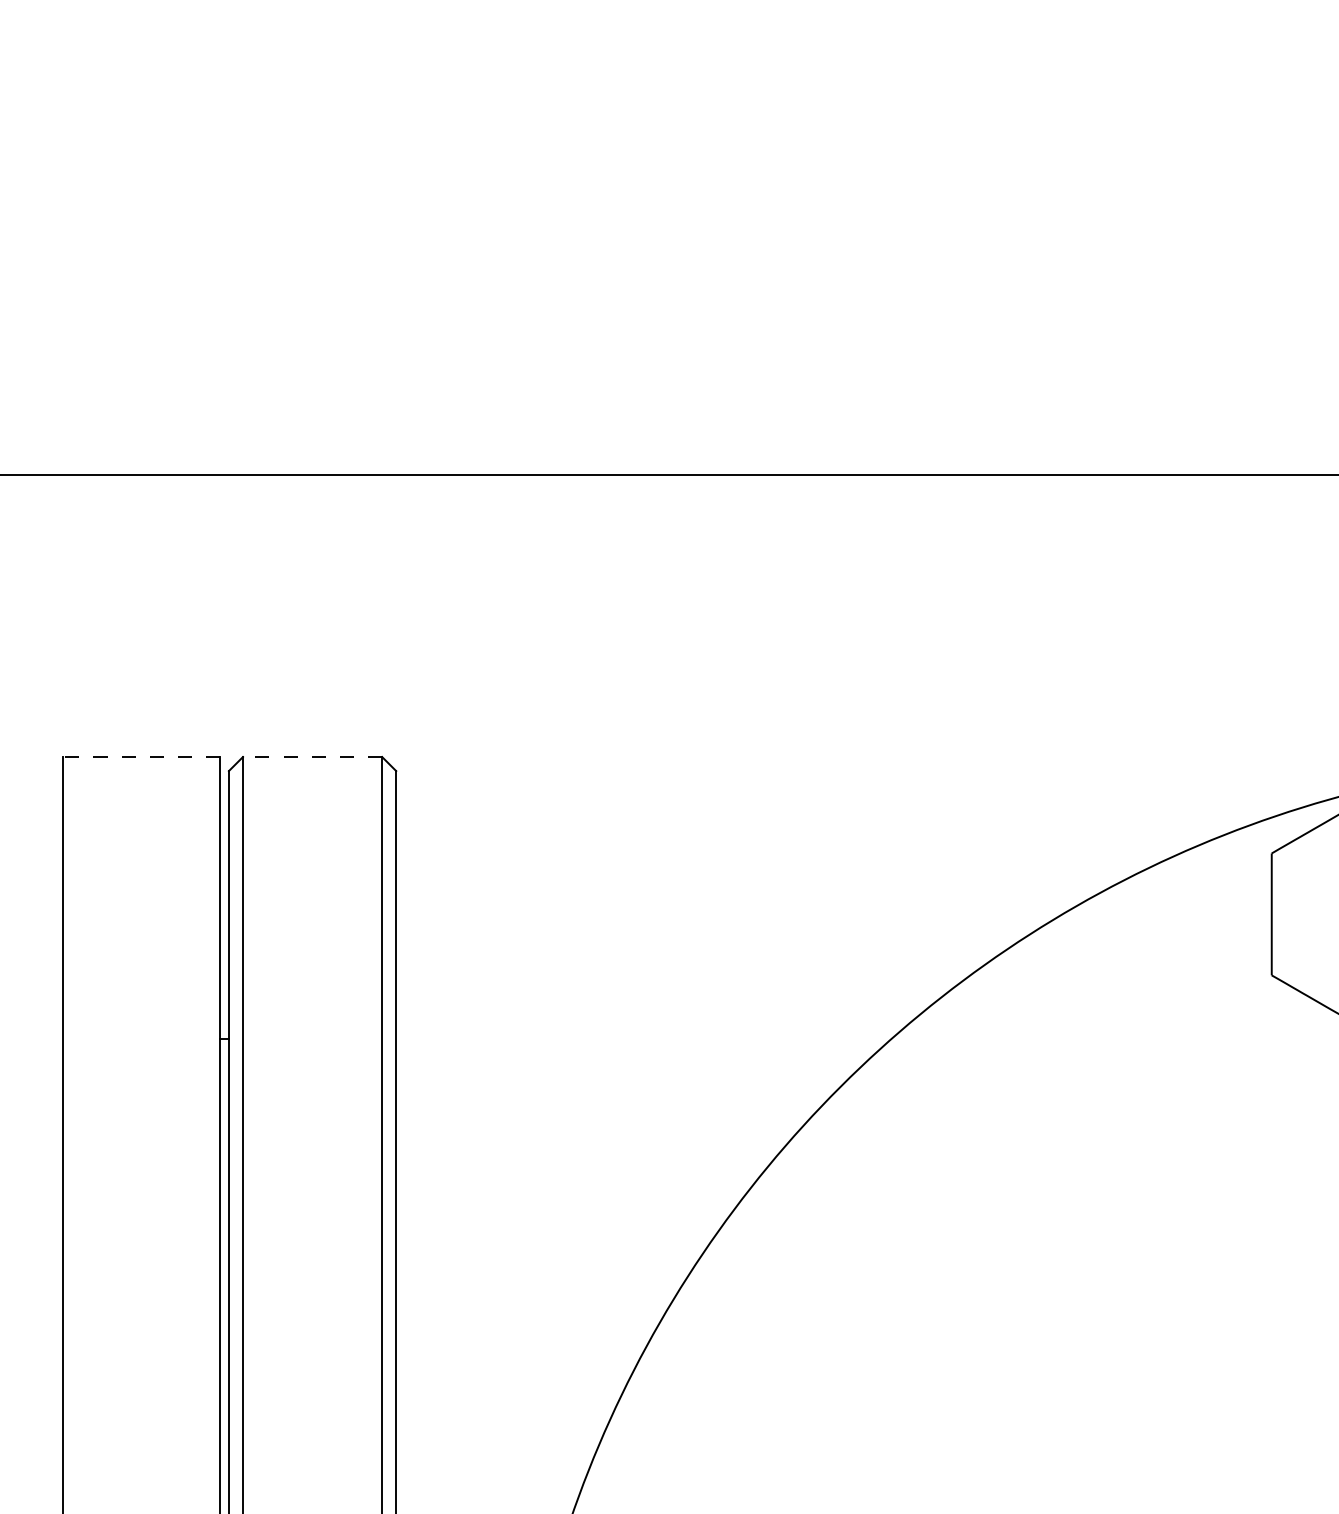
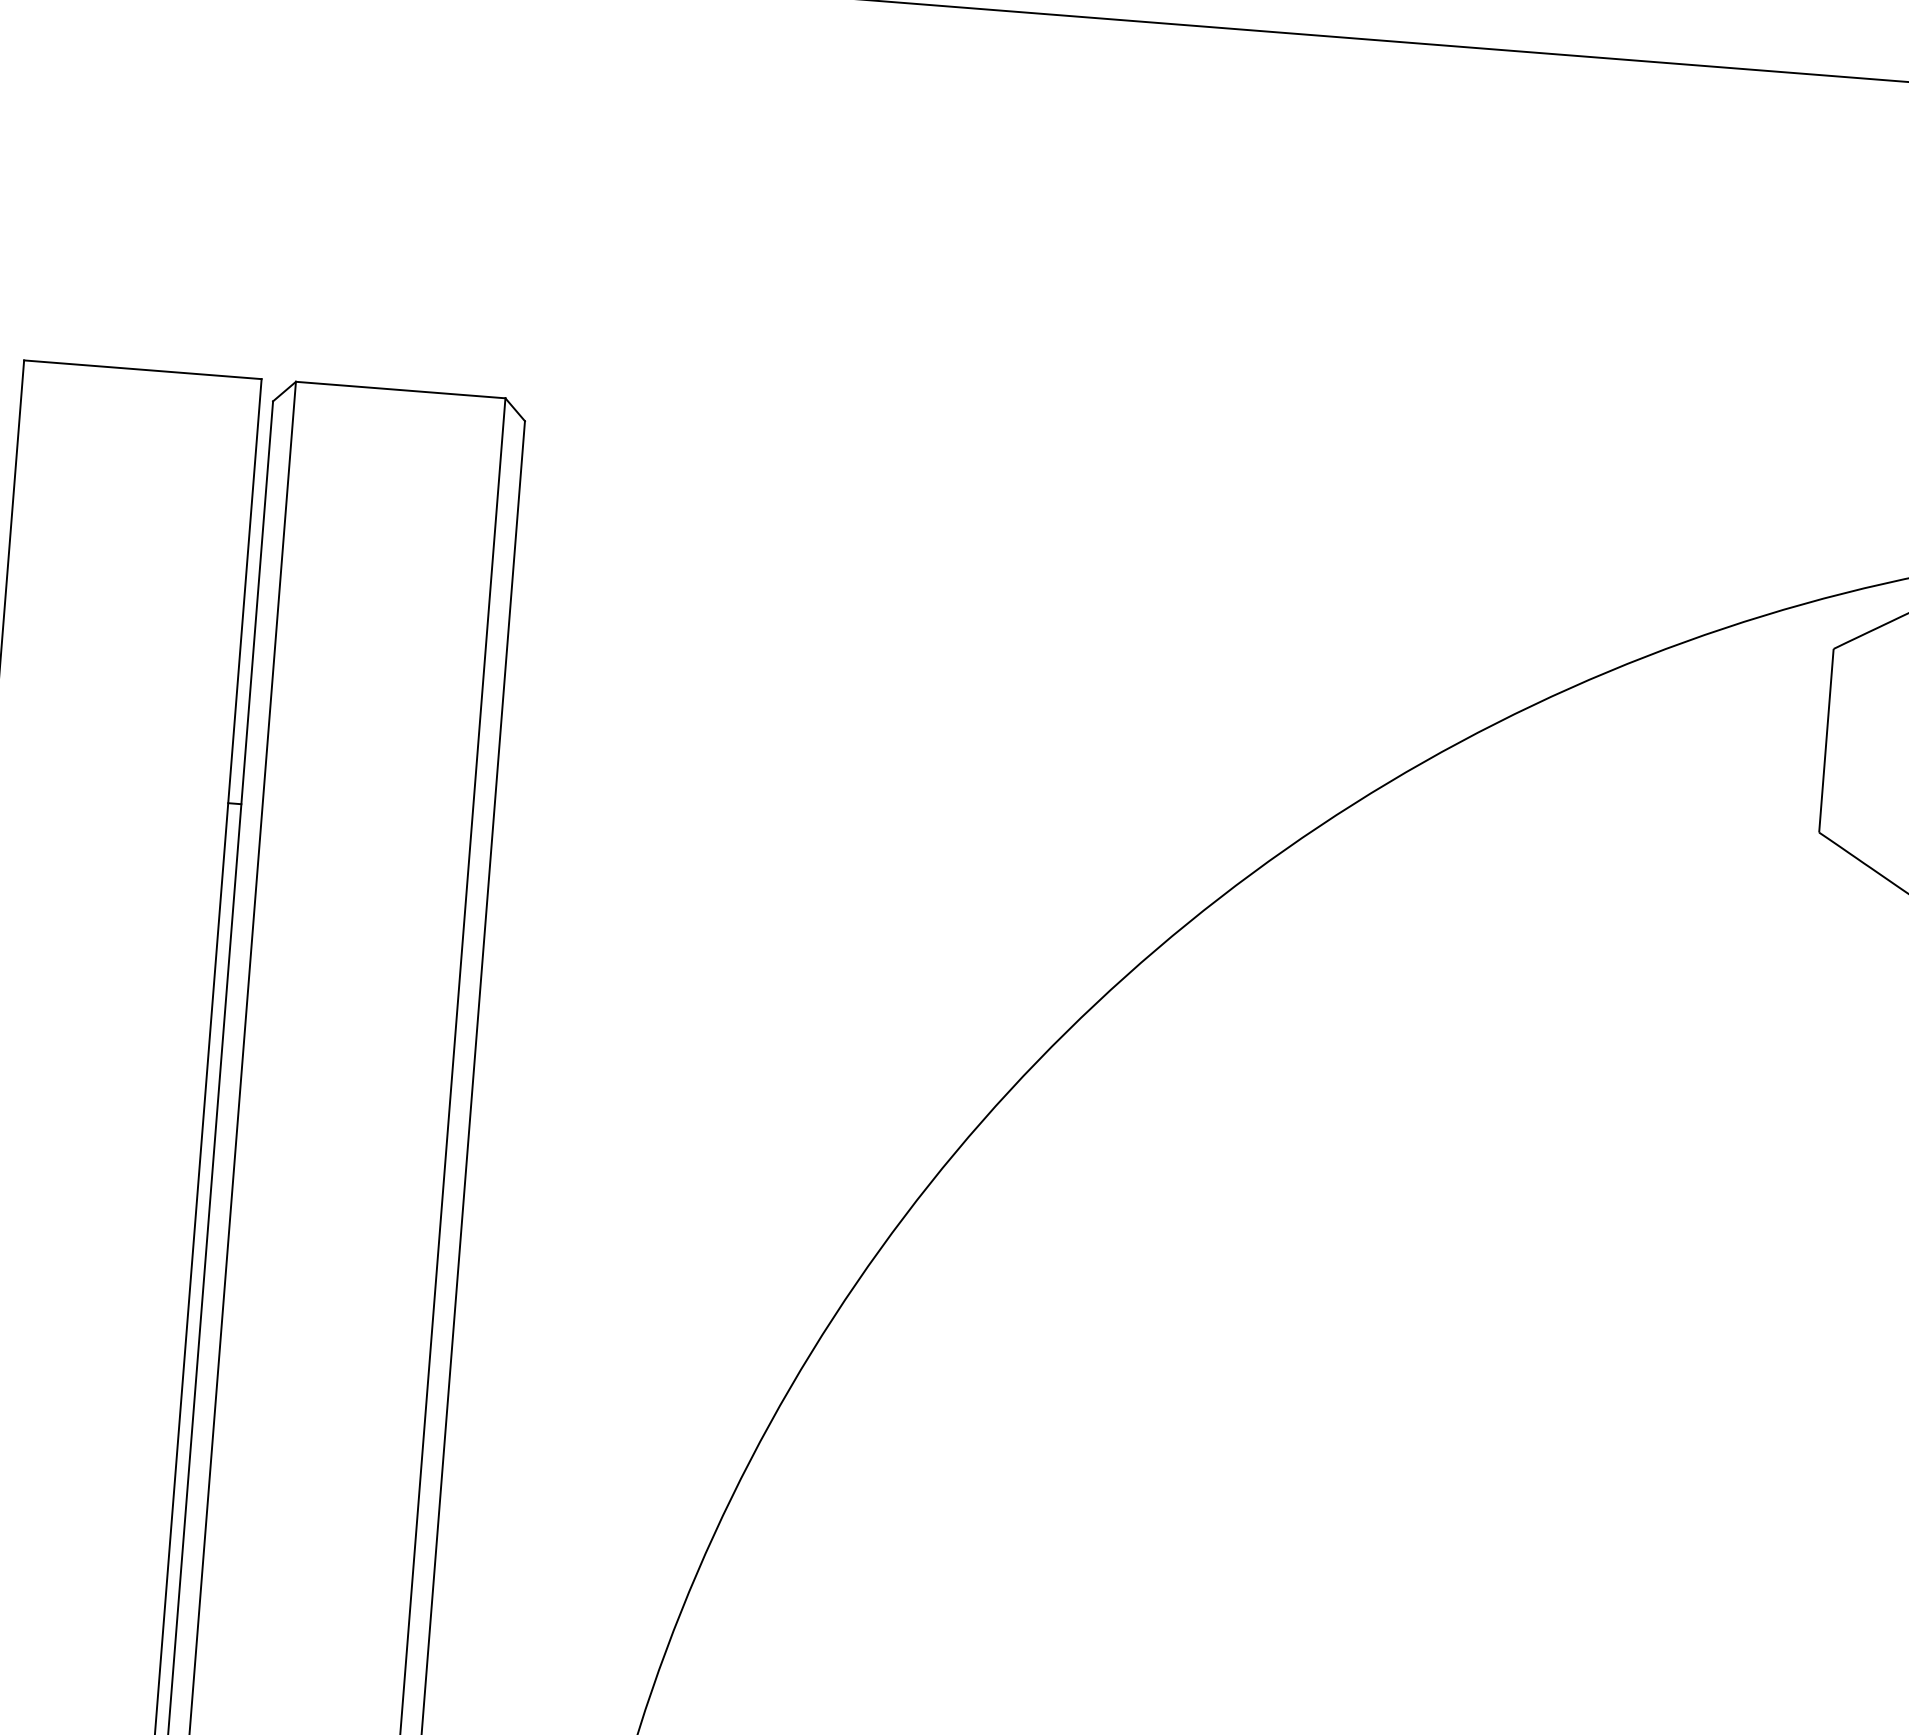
line: (141, 757) -> (143, 370), dashed -> solid
line: (312, 757) -> (400, 390), dashed -> solid

